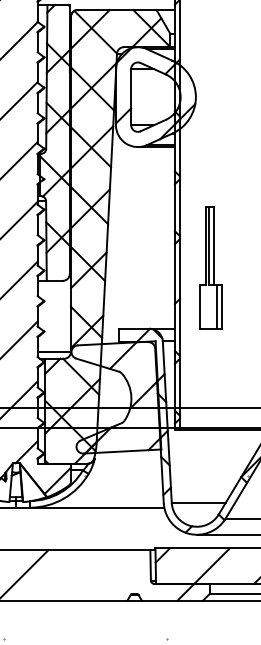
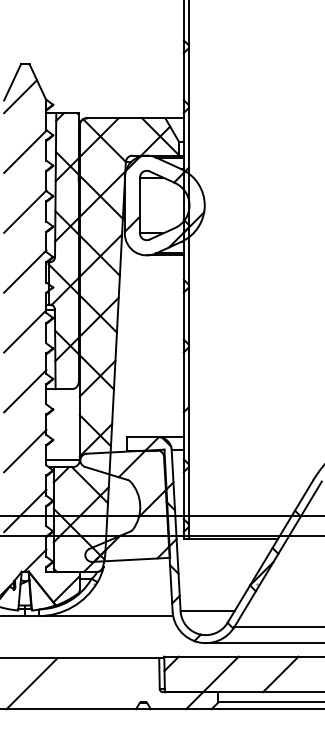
part: (210, 267) -> (219, 375), removed

